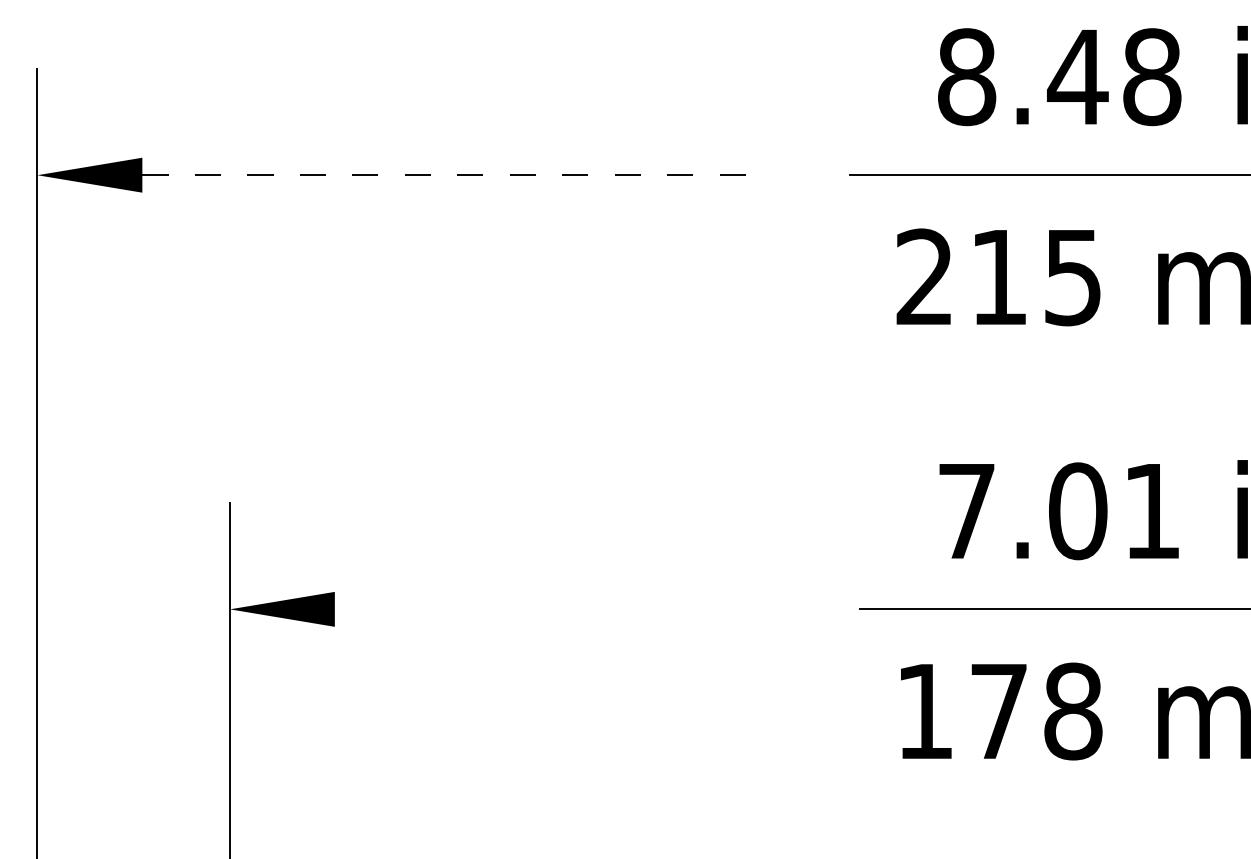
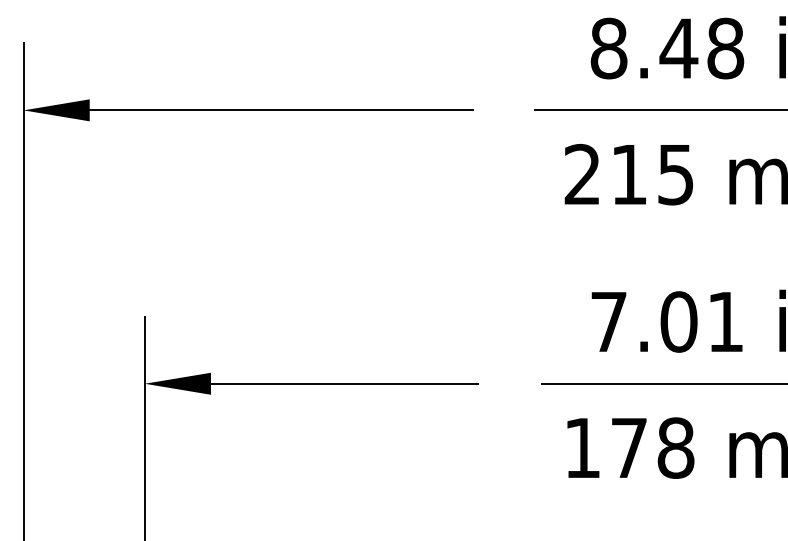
line: (446, 175) -> (281, 110), dashed -> solid
line: (546, 608) -> (344, 383), added

